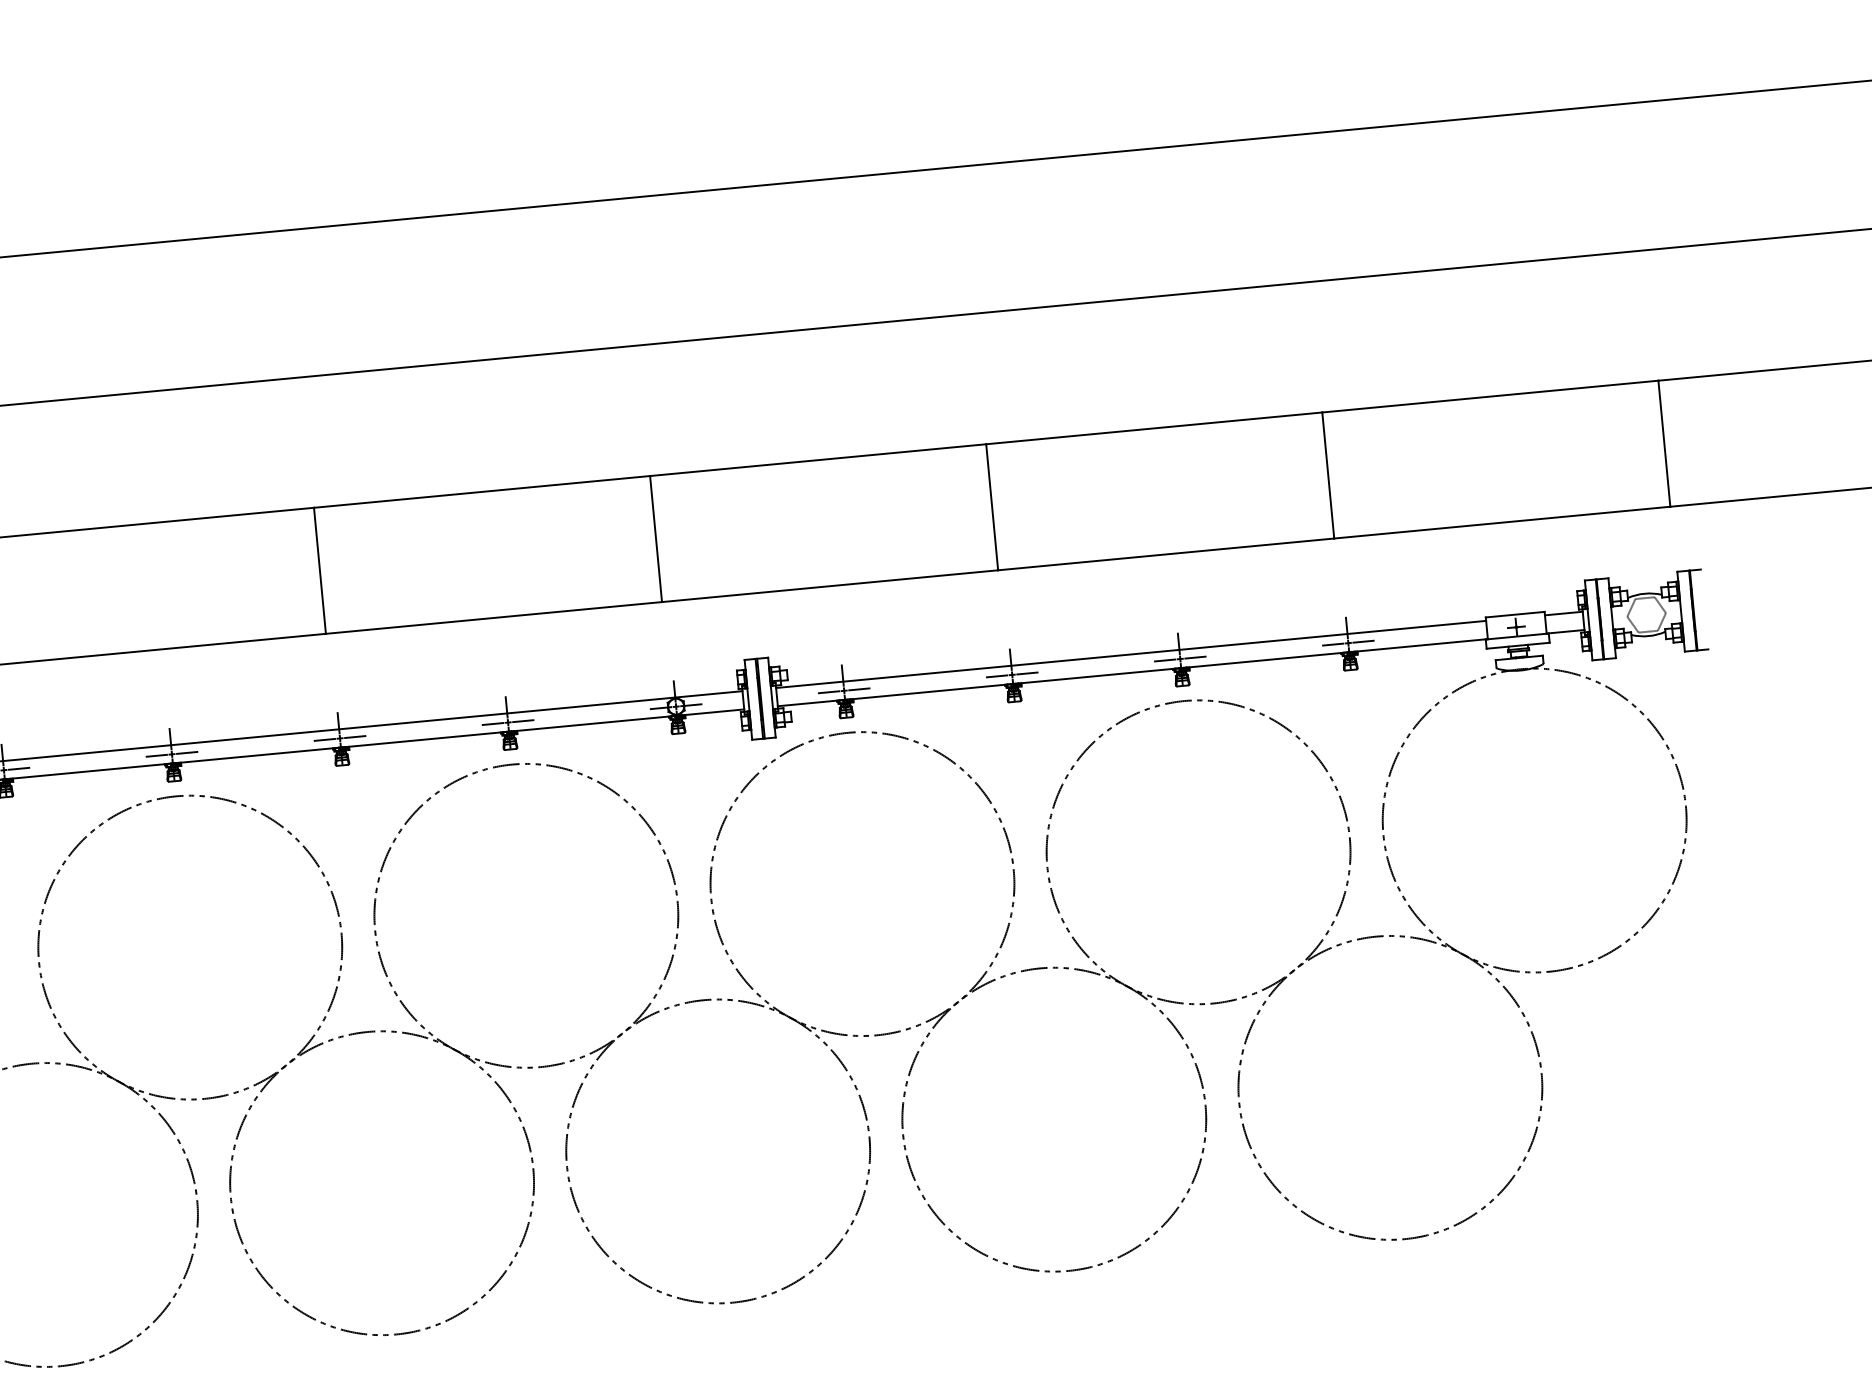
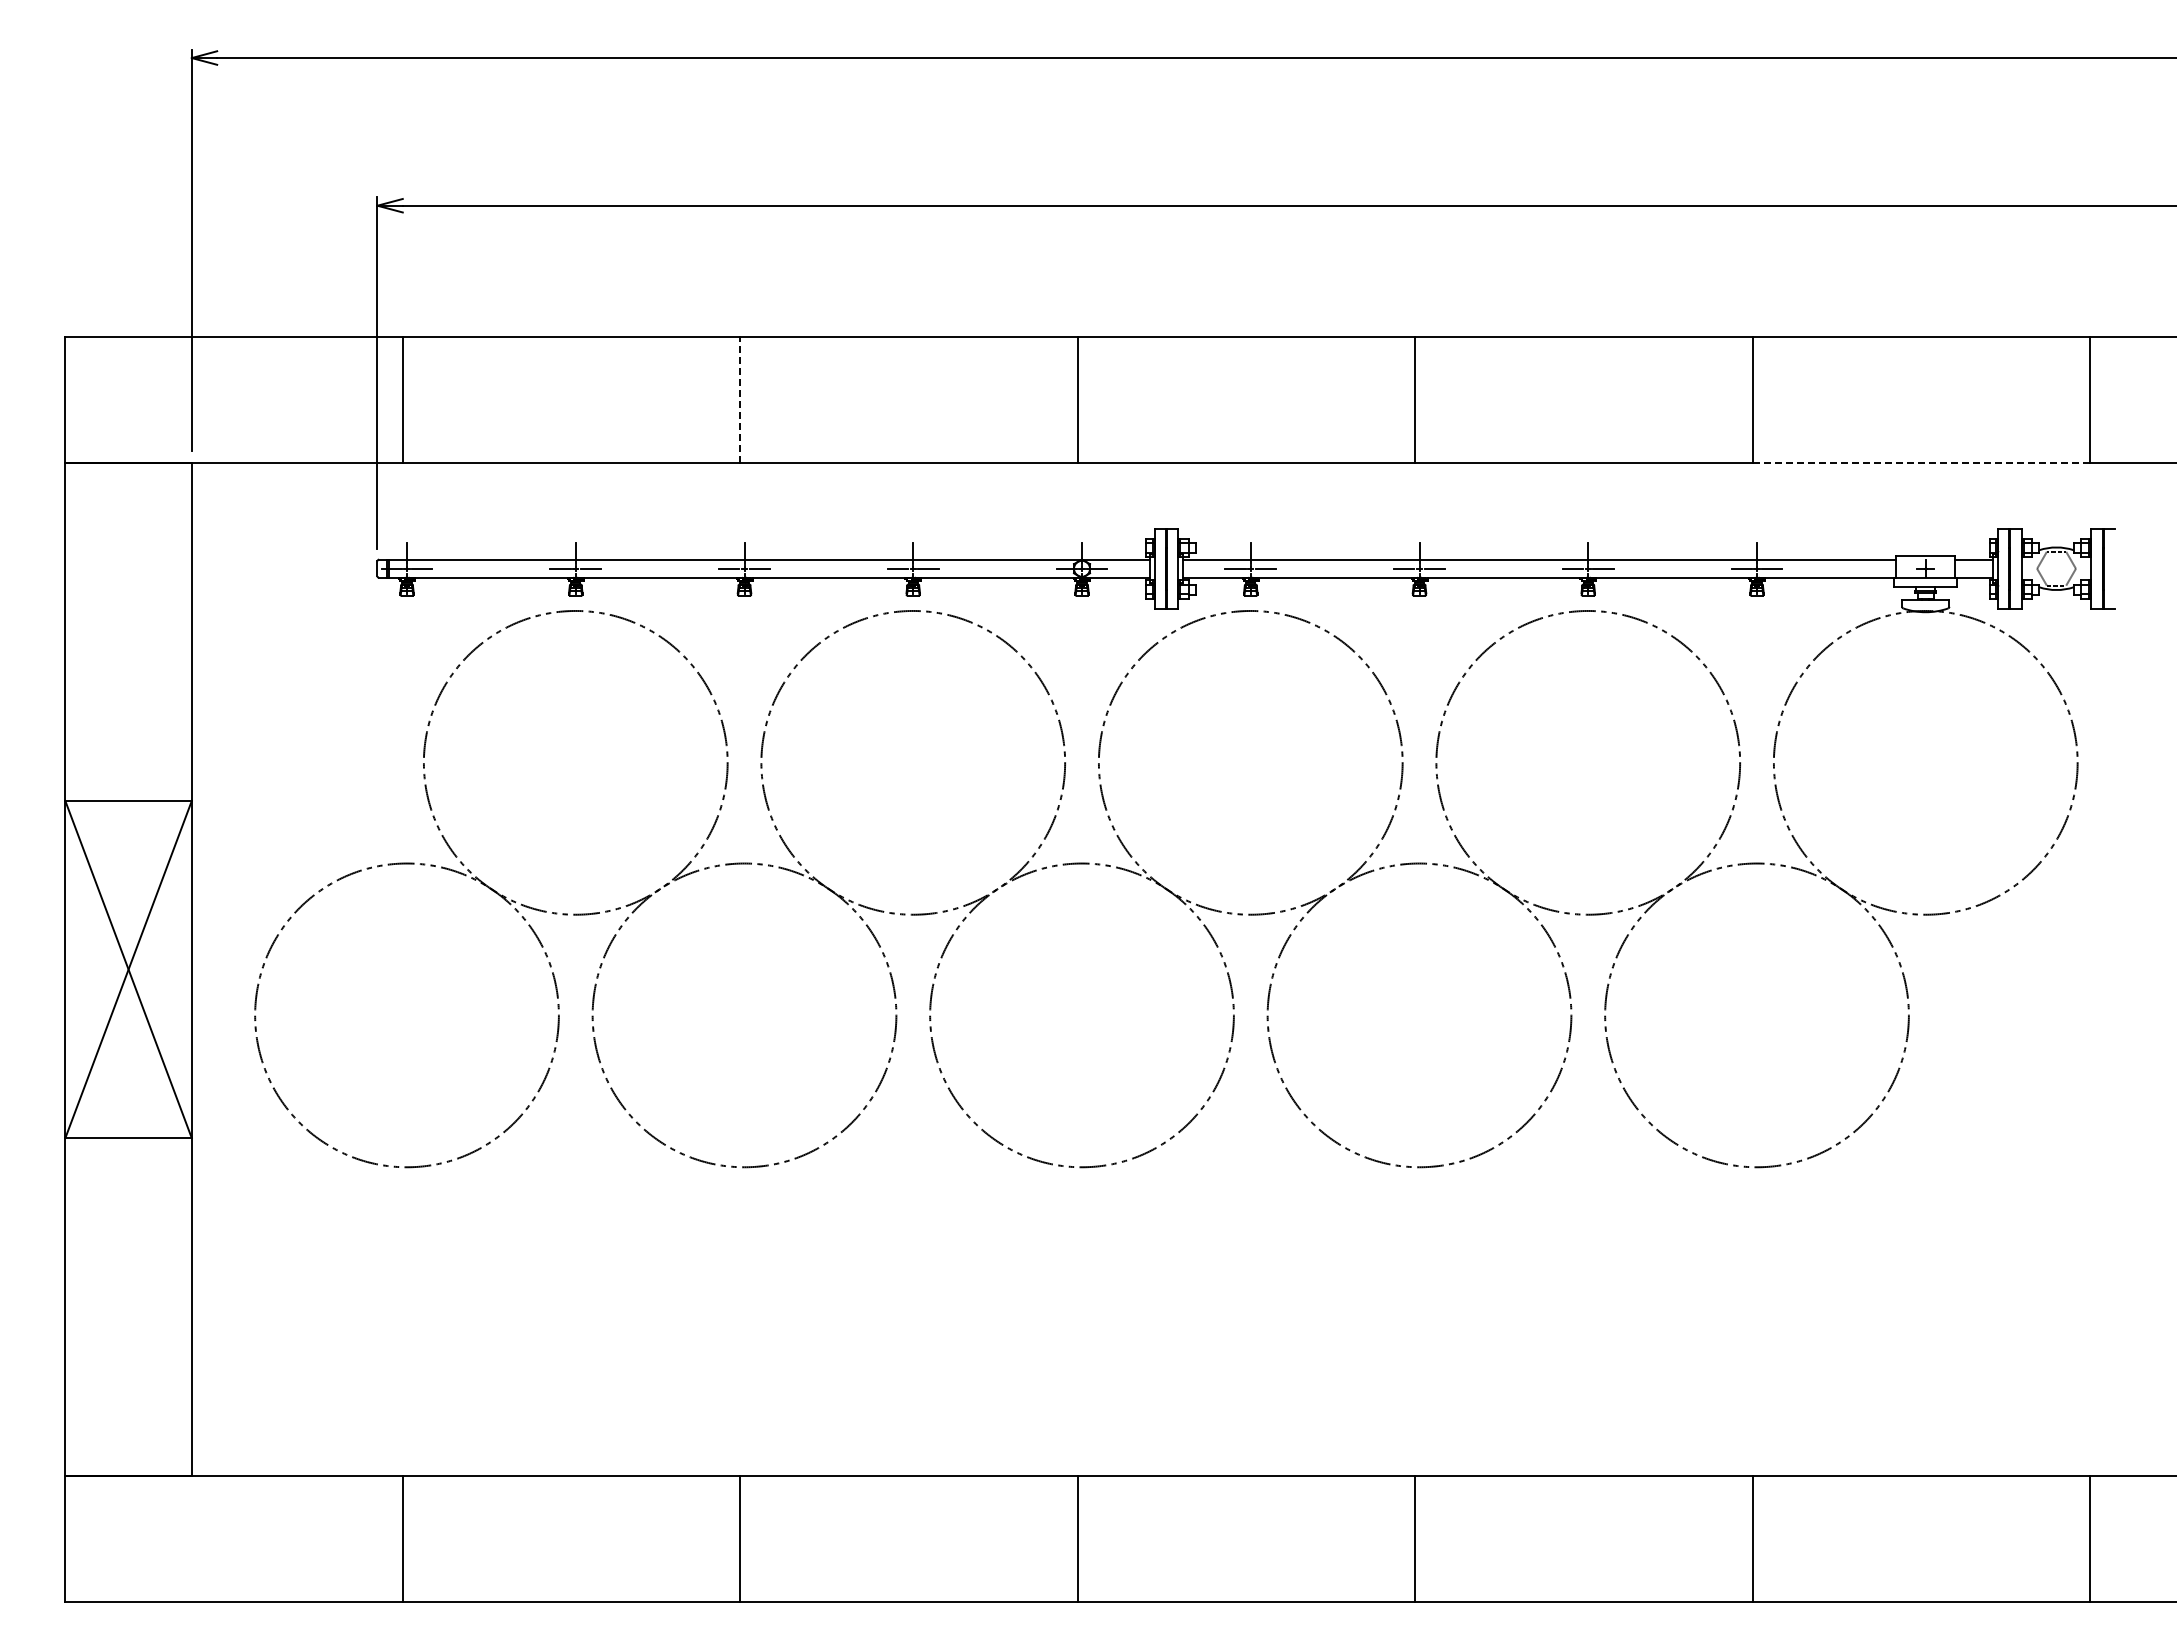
line: (1502, 522) -> (1921, 463), solid -> dashed
line: (320, 570) -> (740, 399), solid -> dashed

